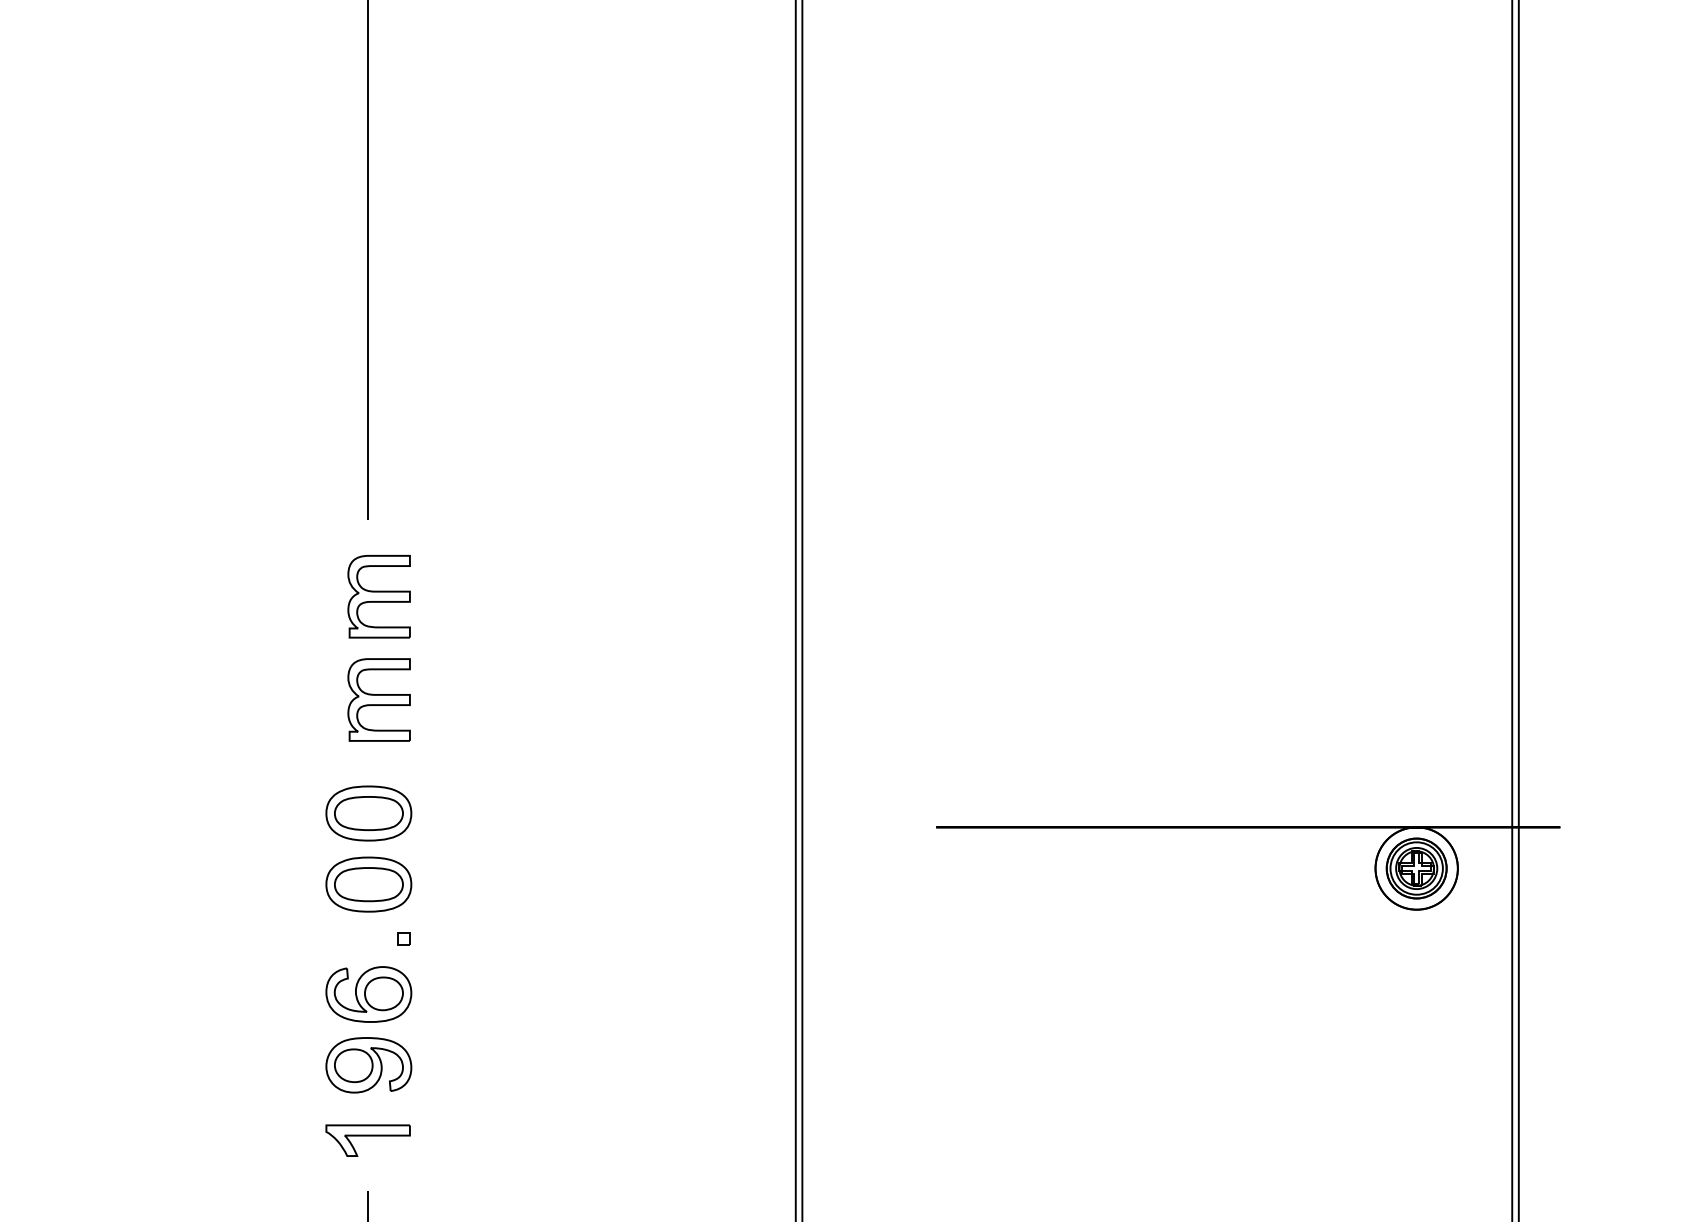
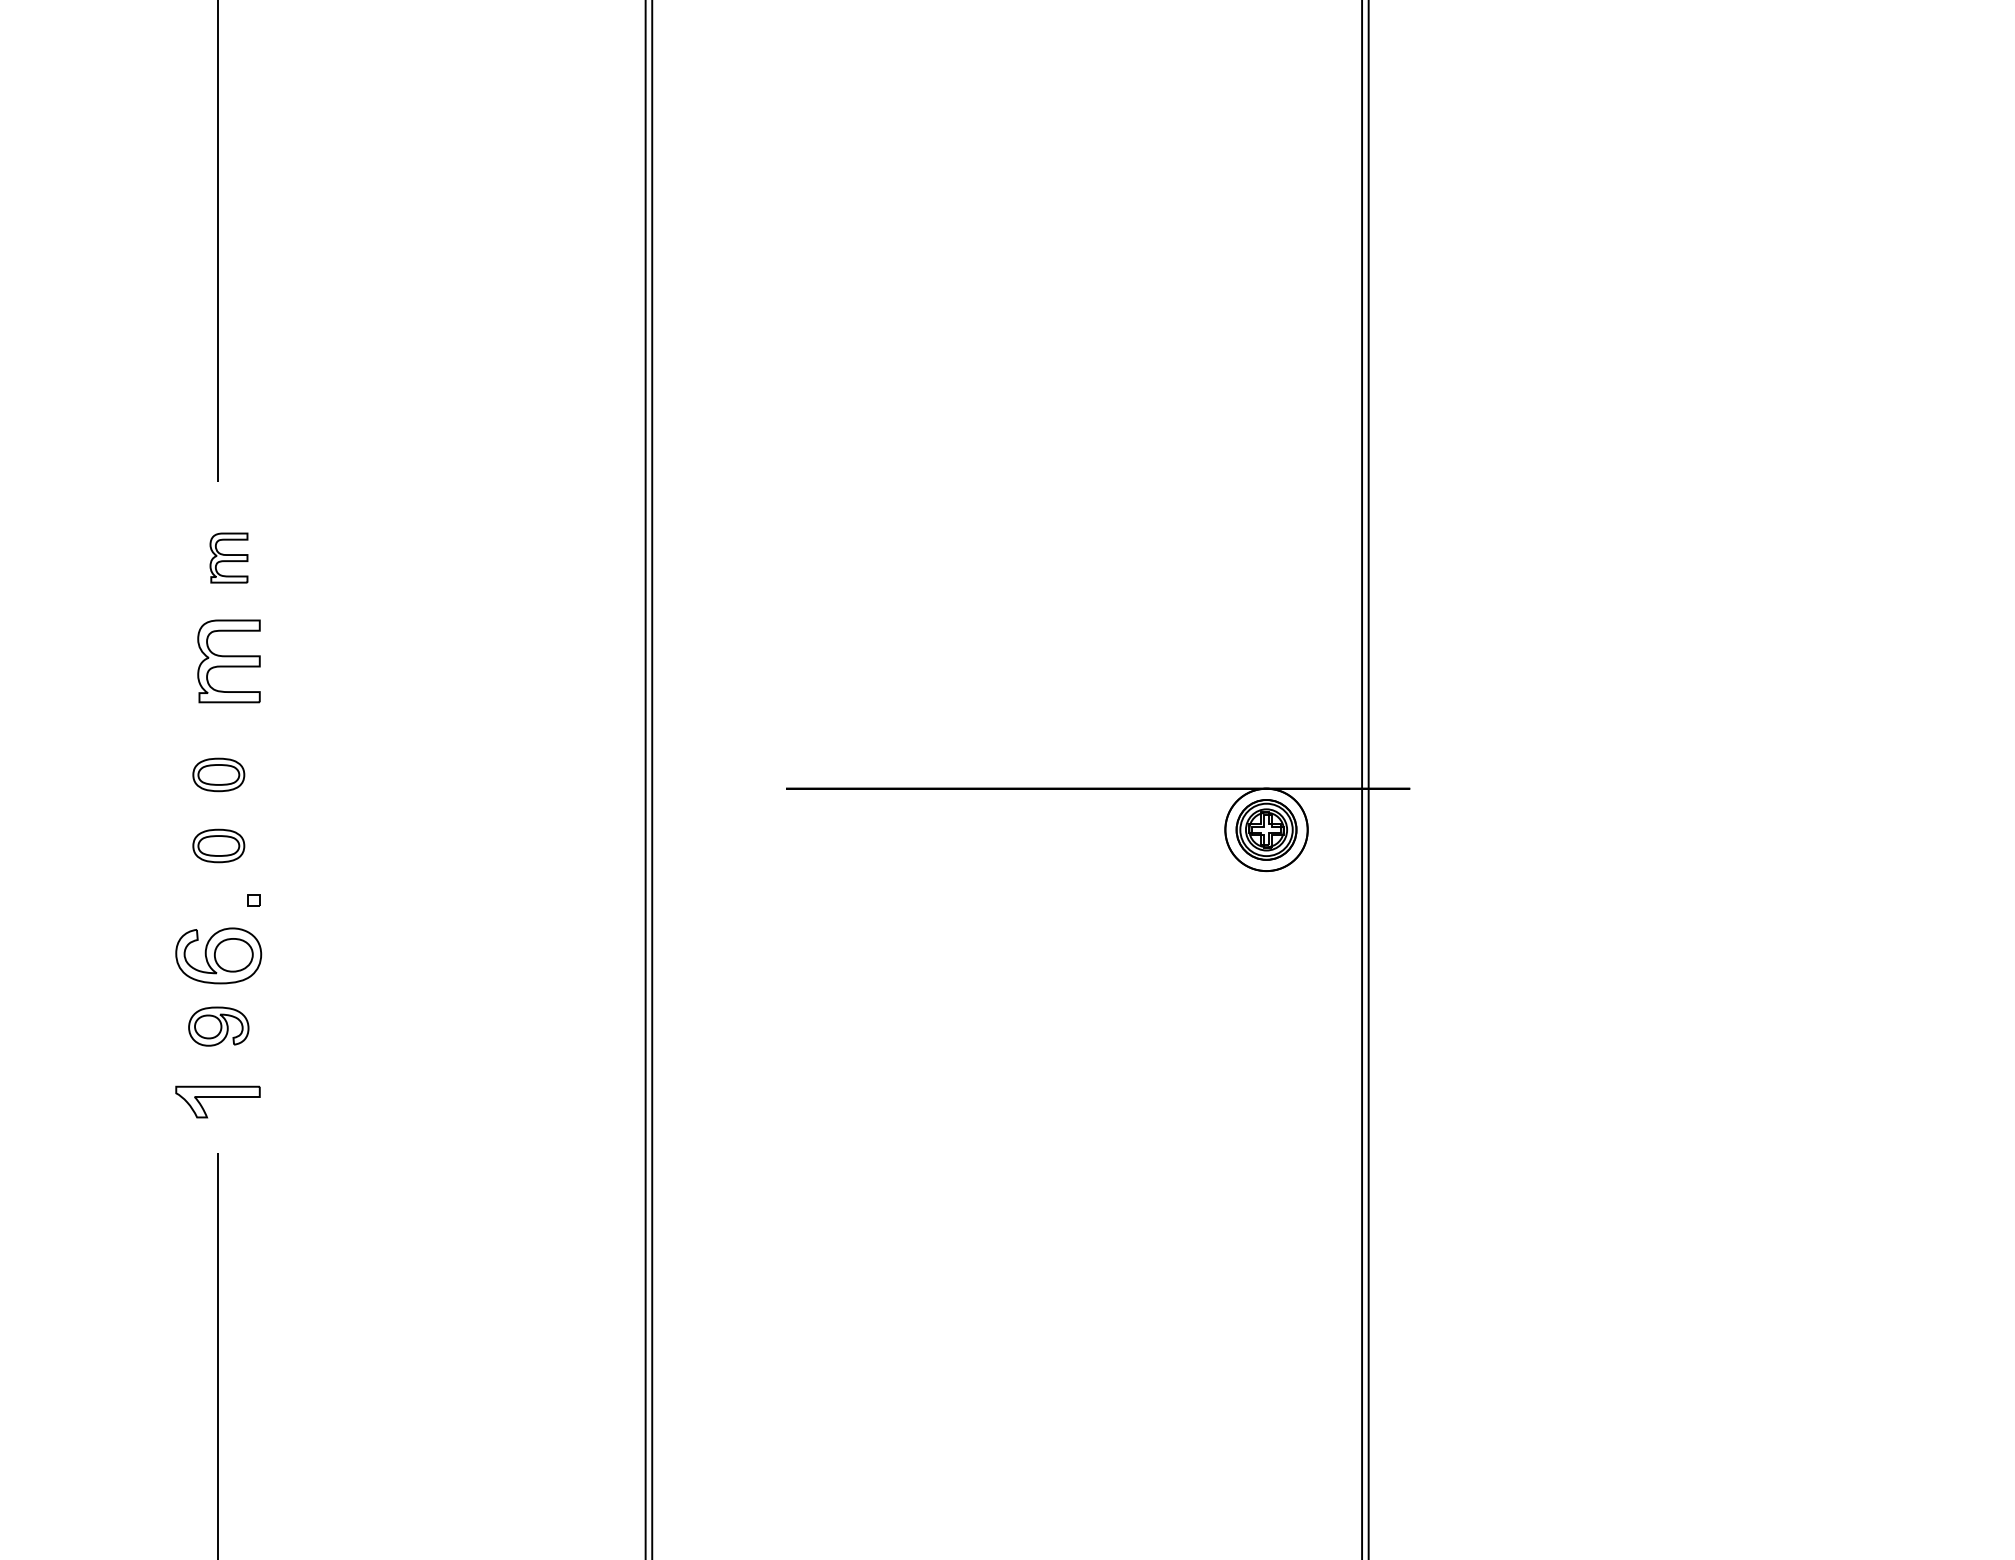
part: (378, 596) -> (228, 557), size x0.6
part: (368, 813) -> (218, 774), size x0.6
part: (368, 884) -> (218, 845), size x0.6
part: (368, 1065) -> (218, 1026), size x0.7

